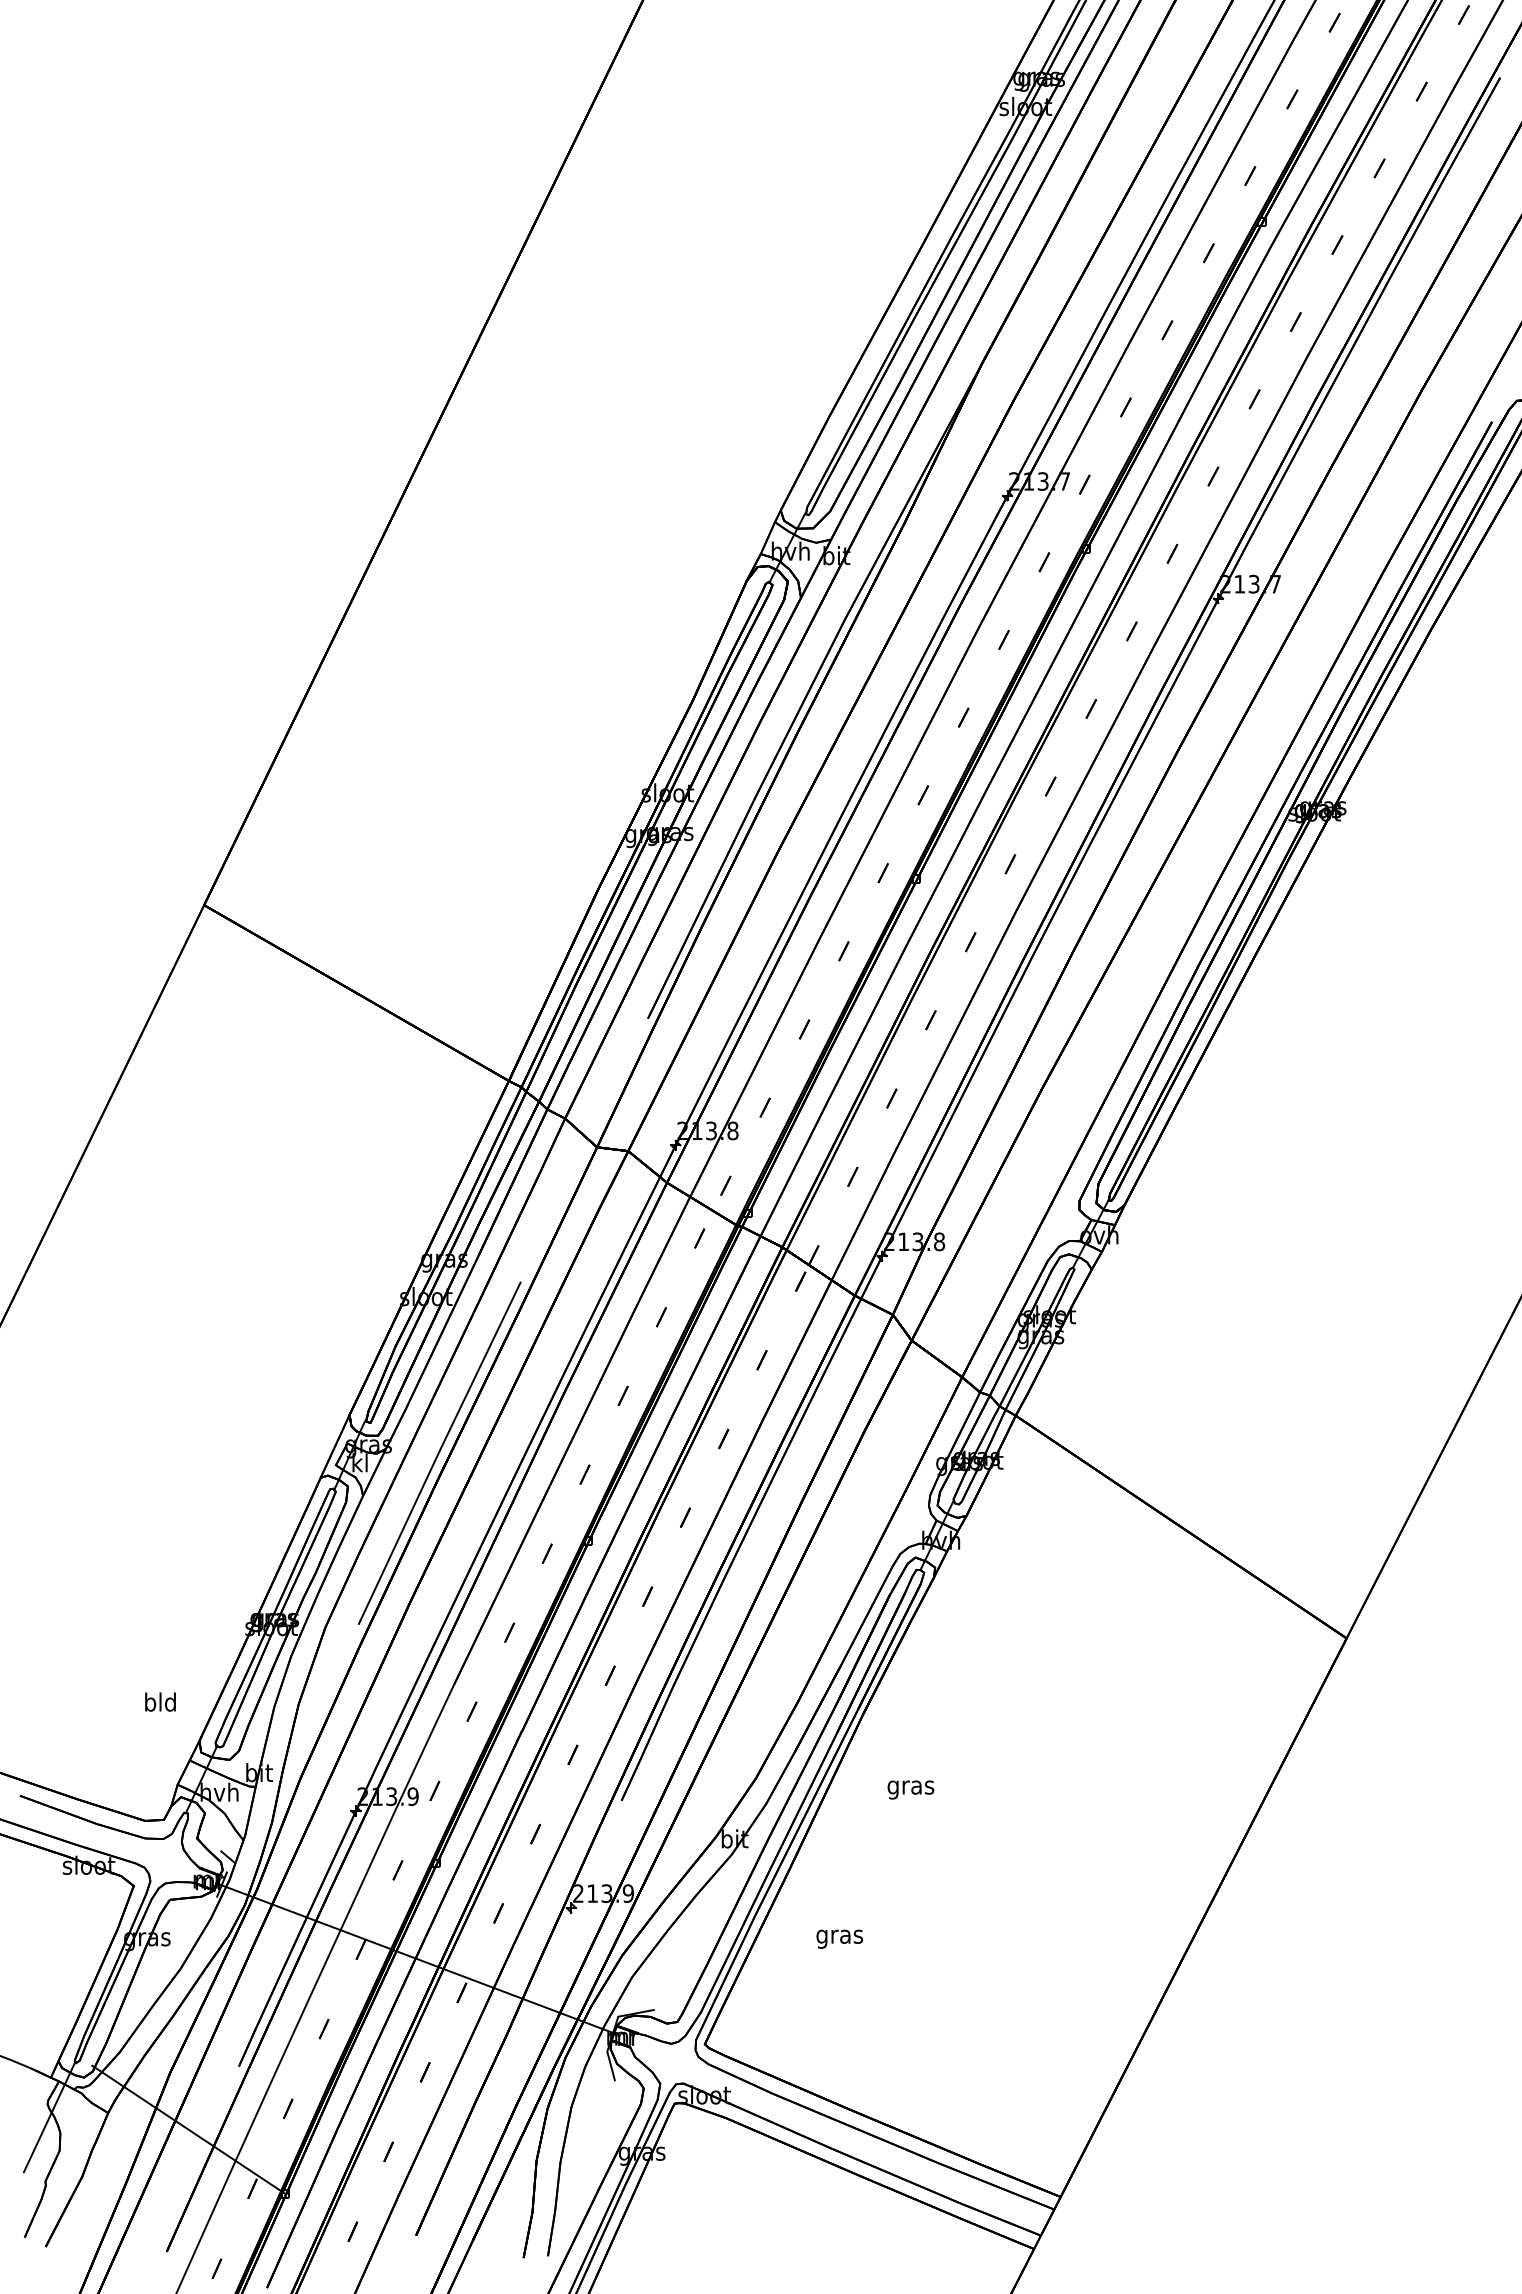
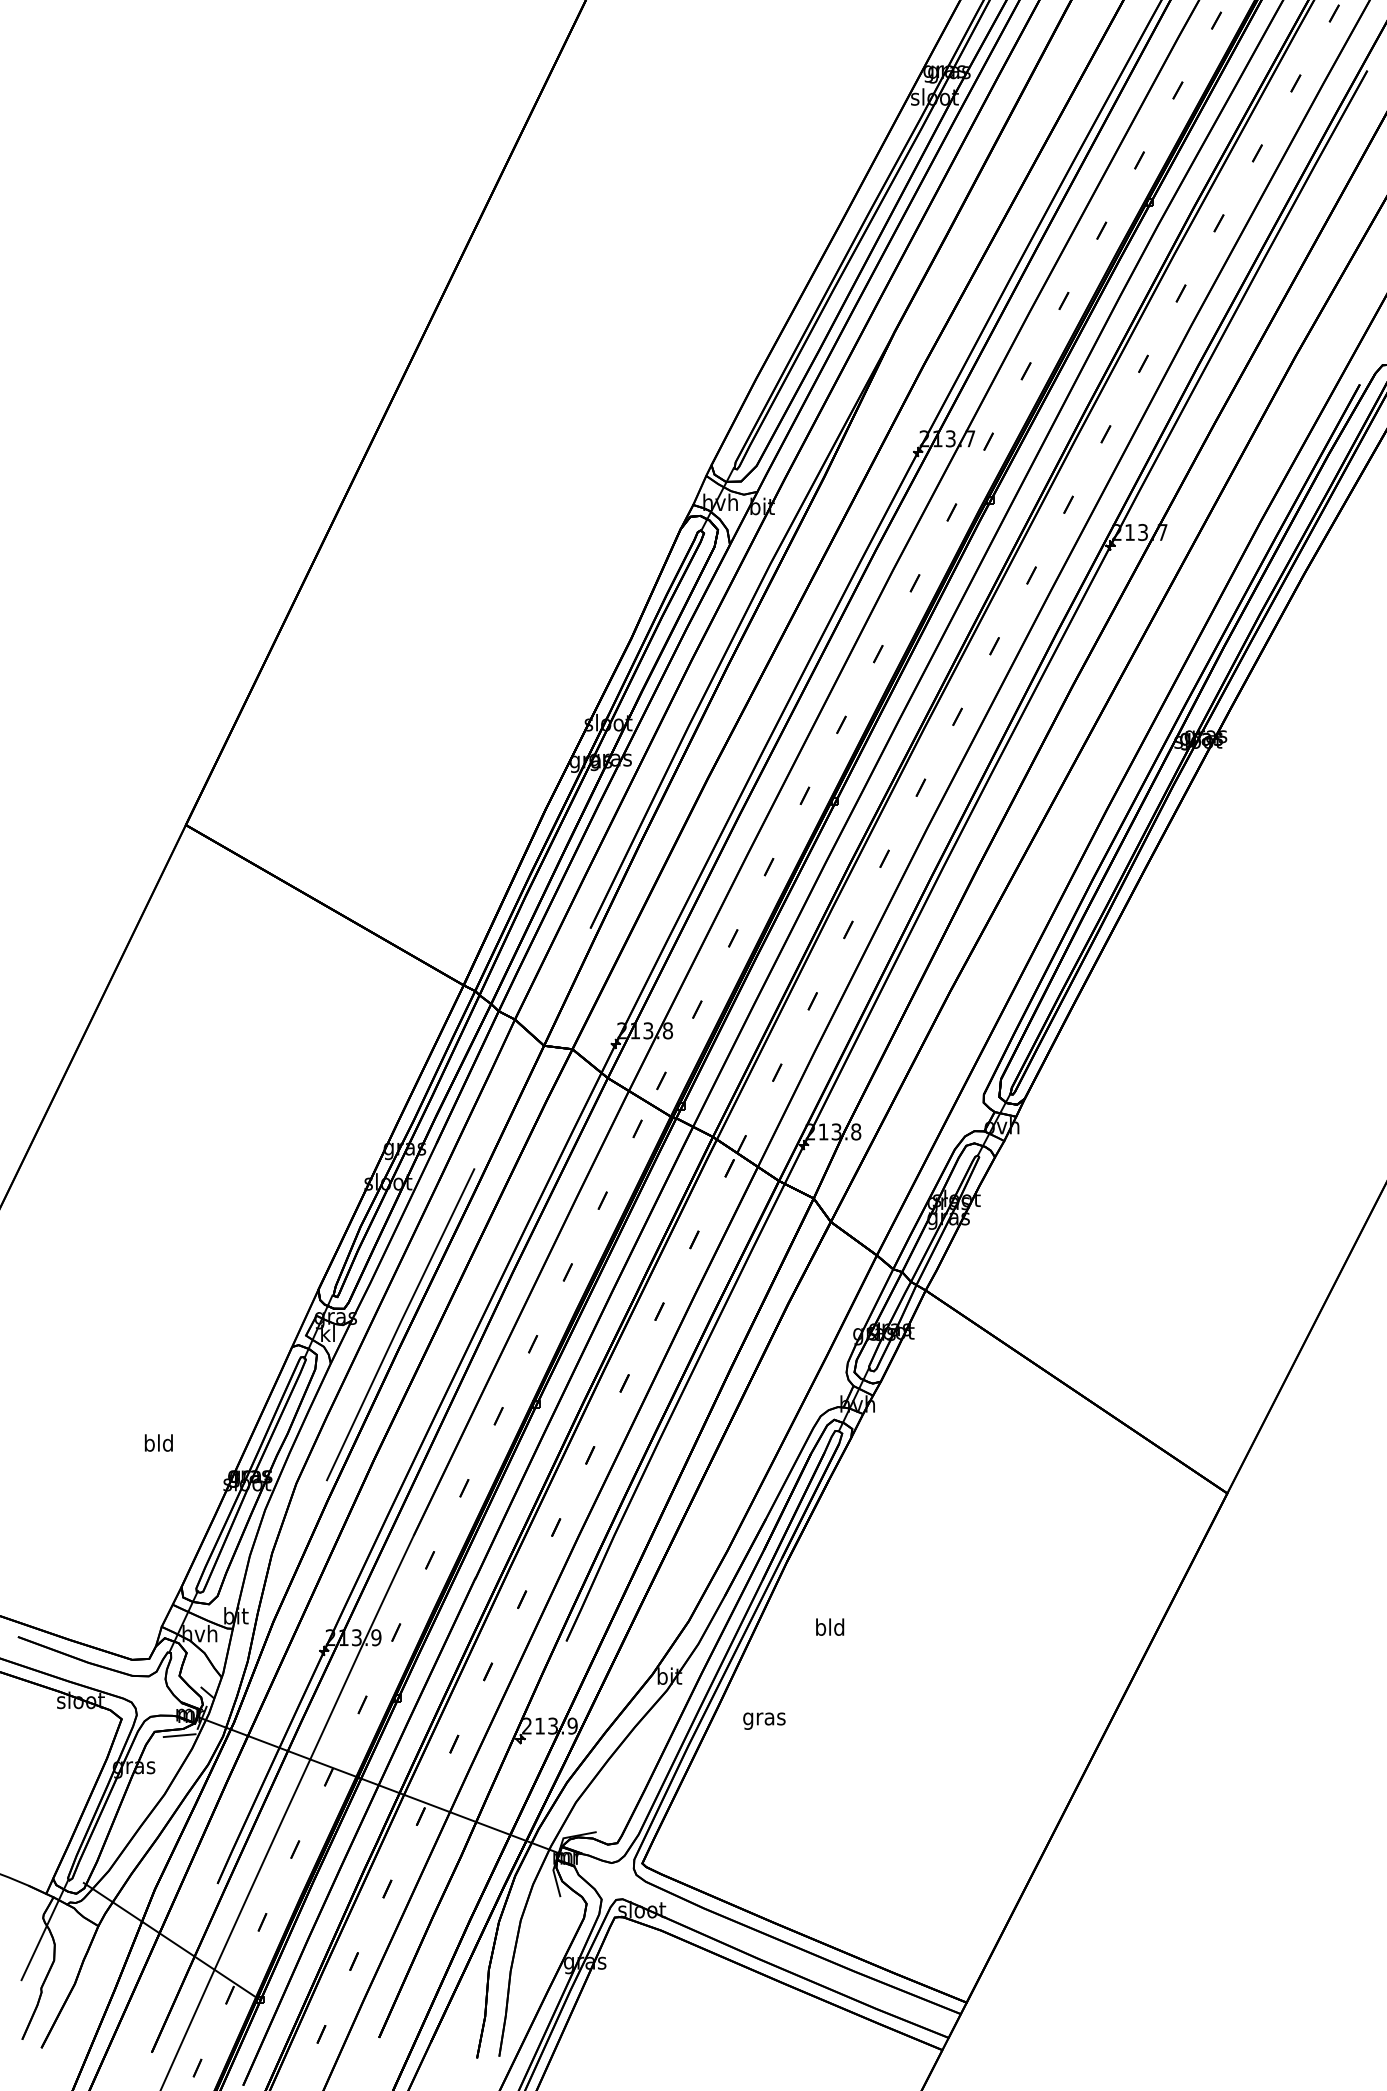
text: (160, 1701) -> (158, 1442), moved
text: (910, 1787) -> (829, 1629), gras -> bld
line: (196, 1903) -> (178, 1735), added
text: (839, 1938) -> (764, 1720), moved

